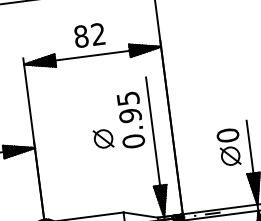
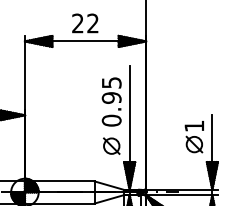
text: (80, 36) -> (77, 23), 82 -> 22
text: (228, 135) -> (194, 126), 0 -> 1
part: (103, 138) -> (111, 145), moved

